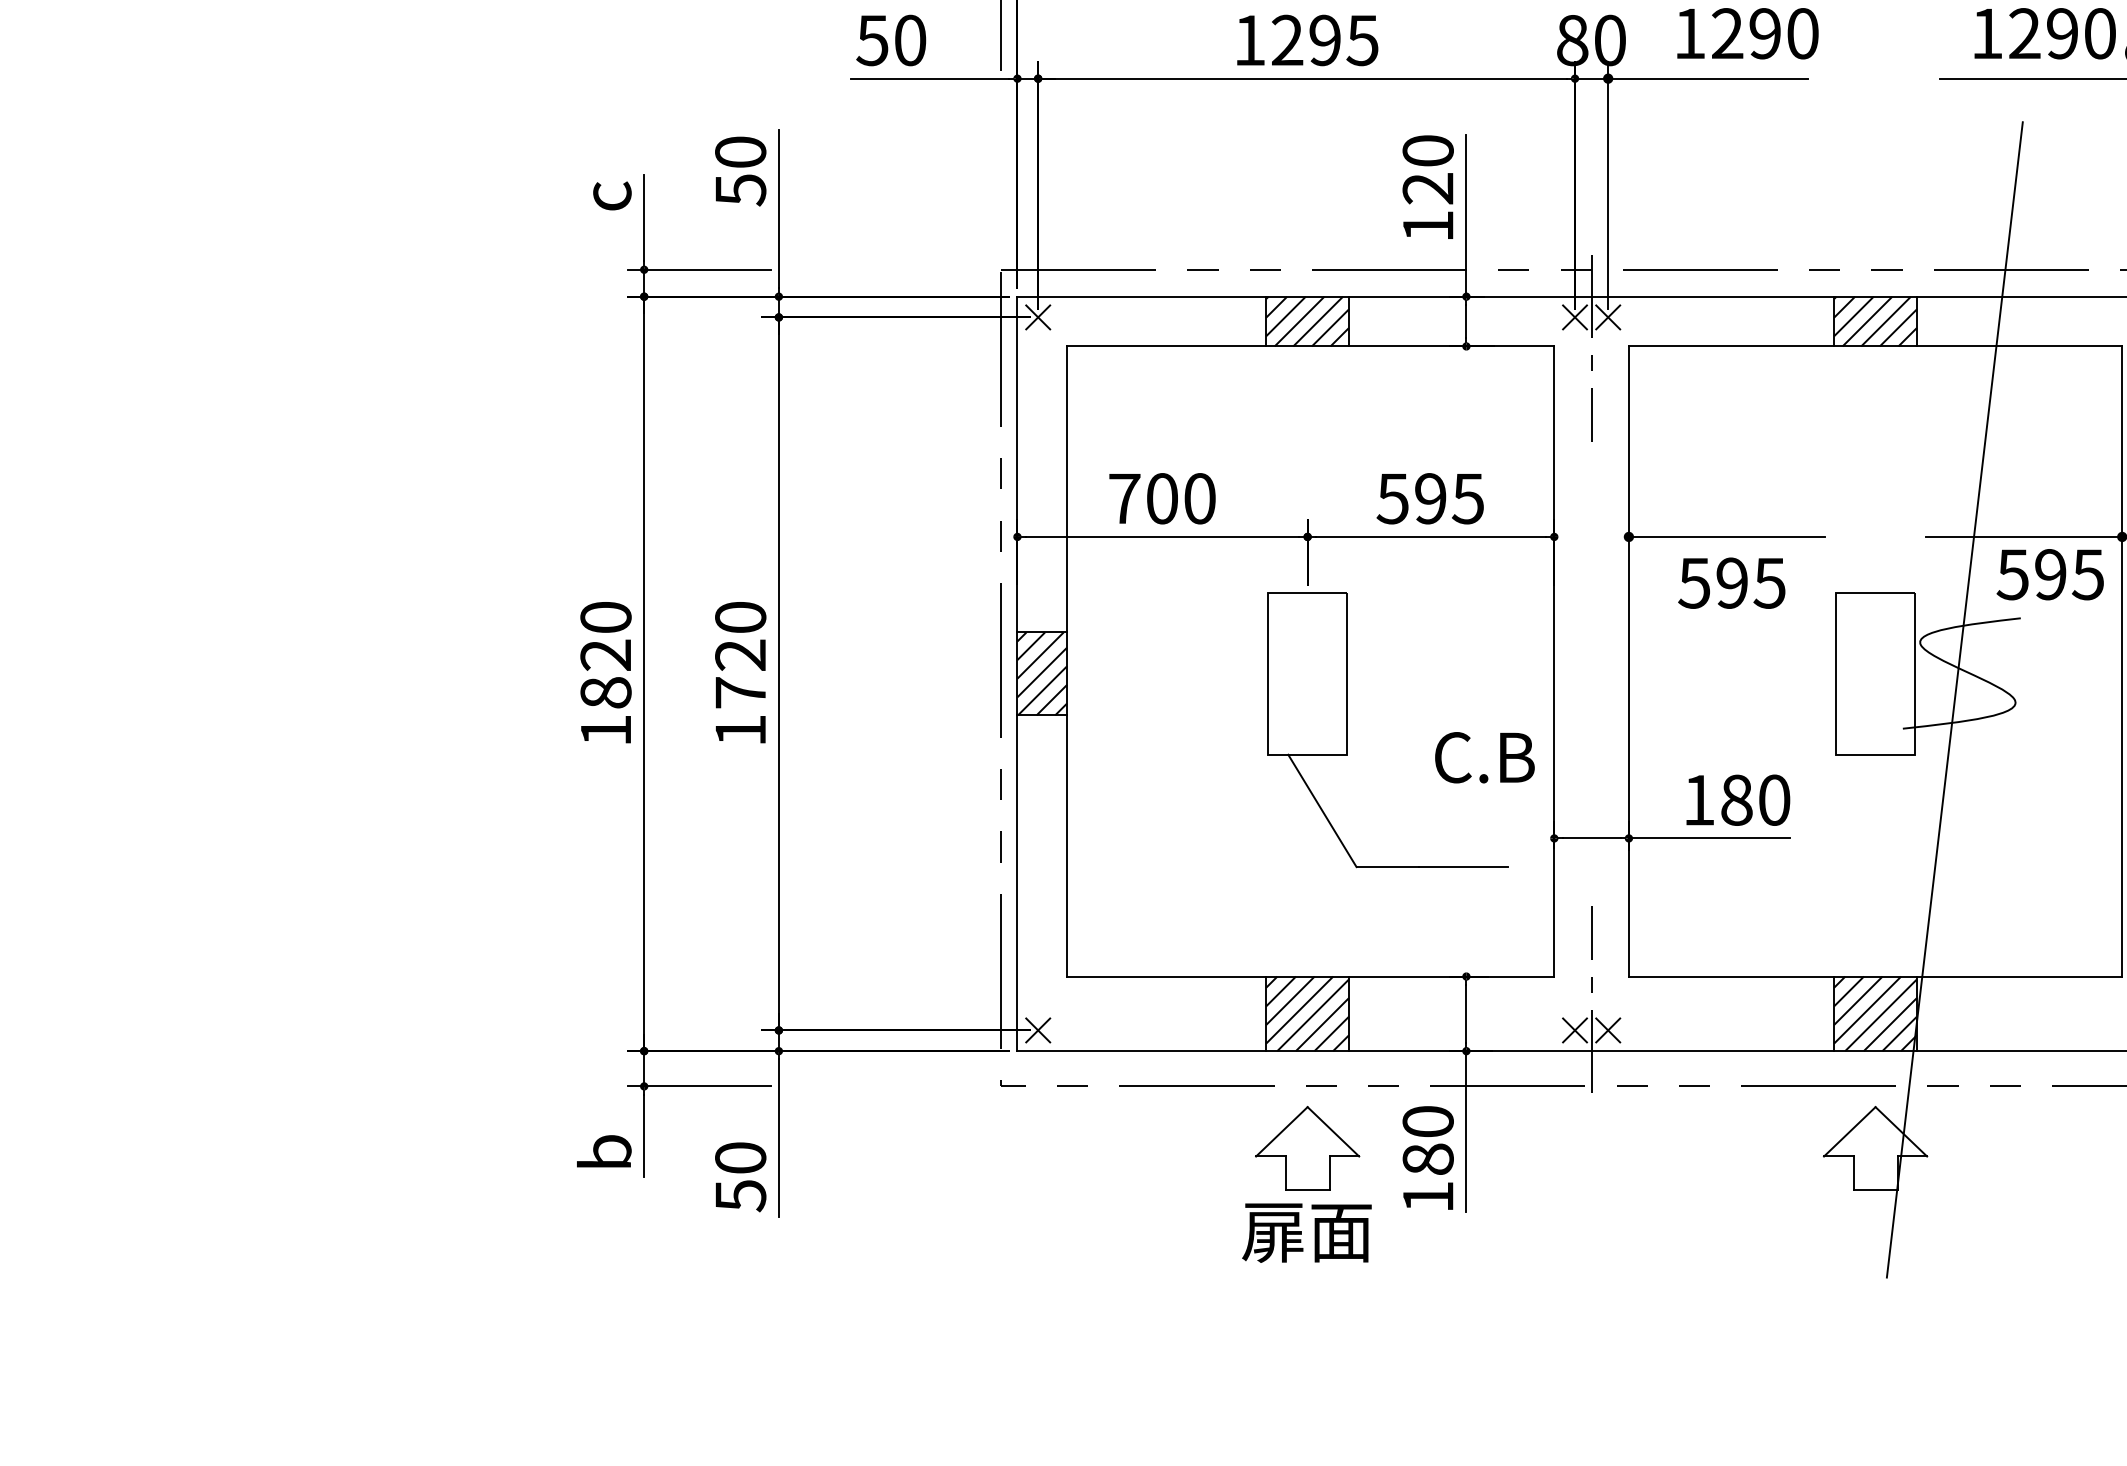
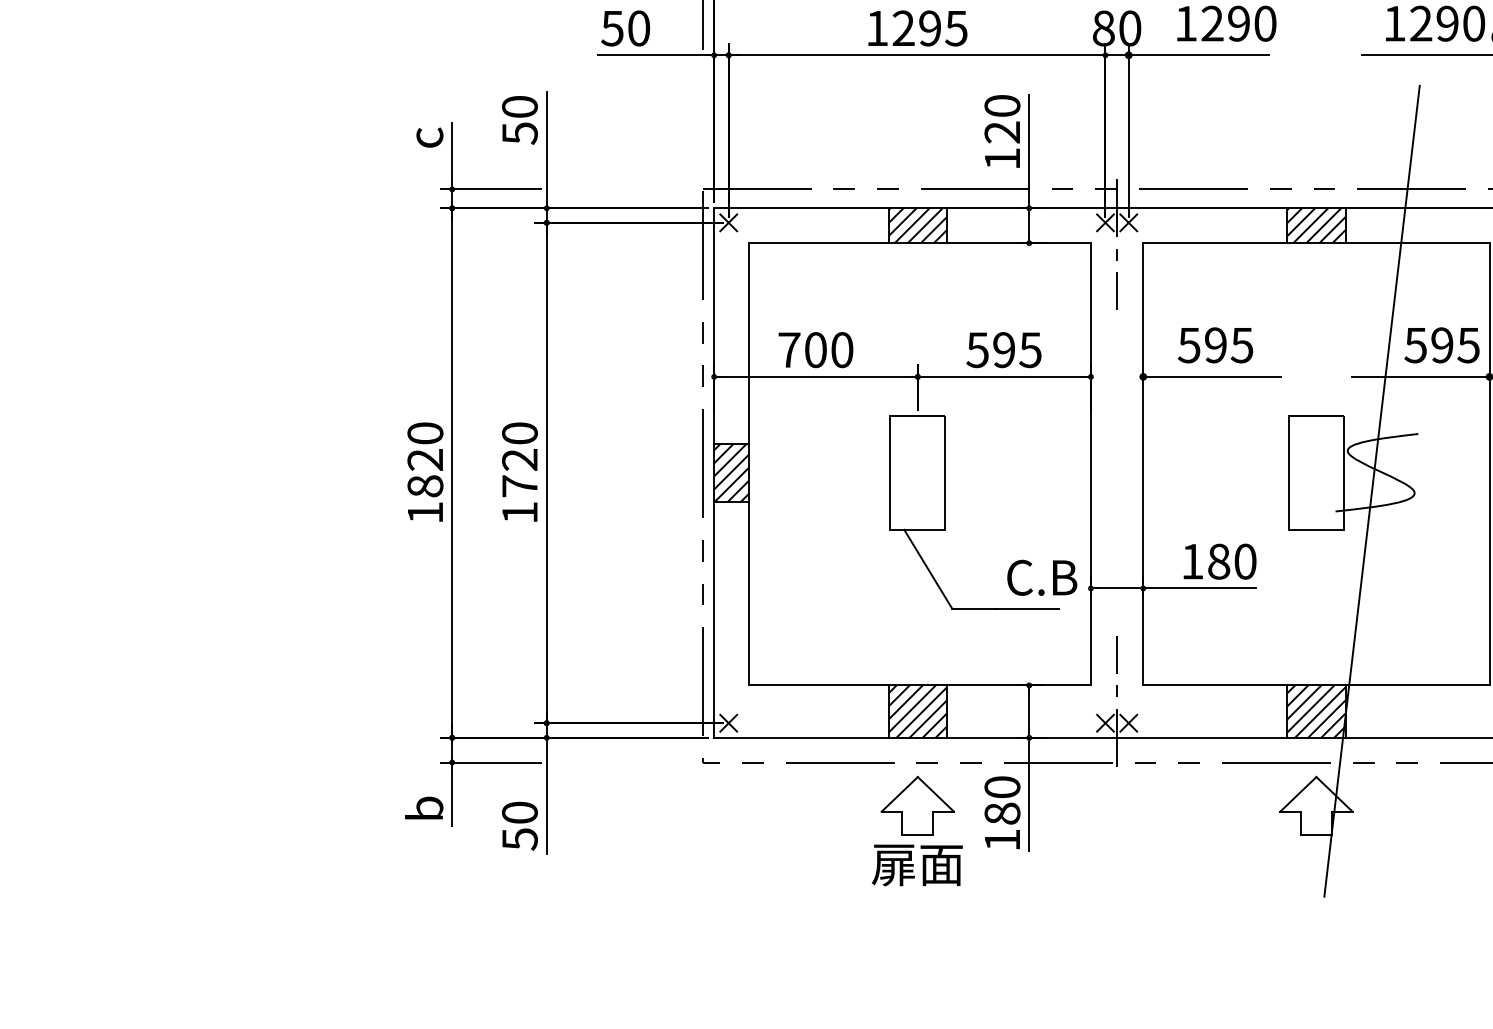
text: (2049, 574) -> (1441, 345), moved
text: (1731, 583) -> (1215, 345), moved
text: (1485, 757) -> (1042, 577), moved

